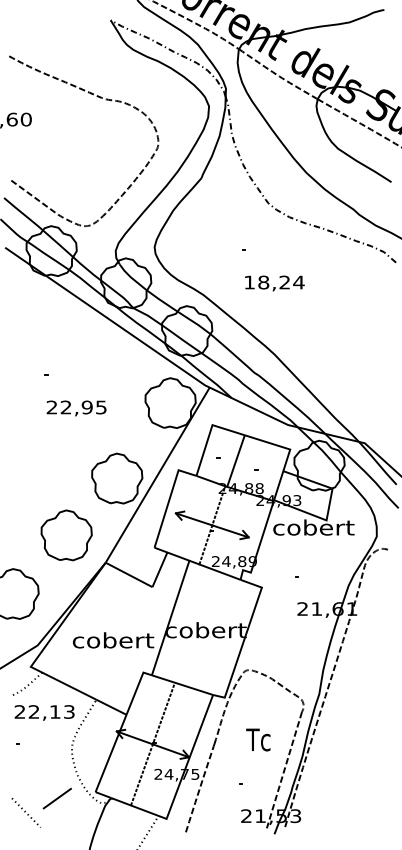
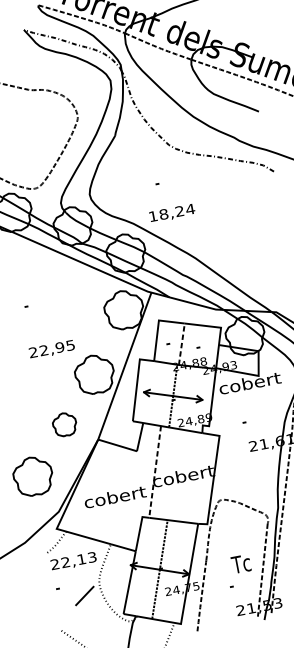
text: (274, 283) -> (172, 213), moved
text: (76, 408) -> (52, 349), moved
line: (236, 460) -> (182, 343), solid -> dashed
part: (66, 535) -> (64, 424), size x0.6
line: (170, 618) -> (155, 472), solid -> dashed
text: (258, 739) -> (241, 563), moved
line: (56, 798) -> (84, 596), moved

